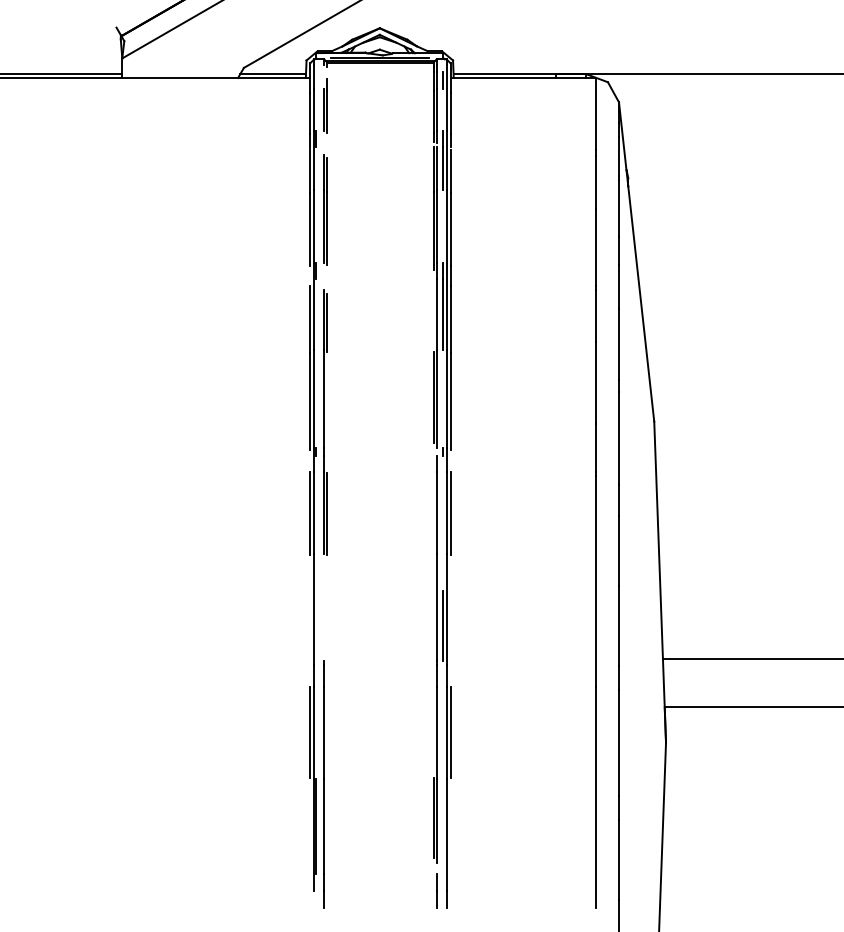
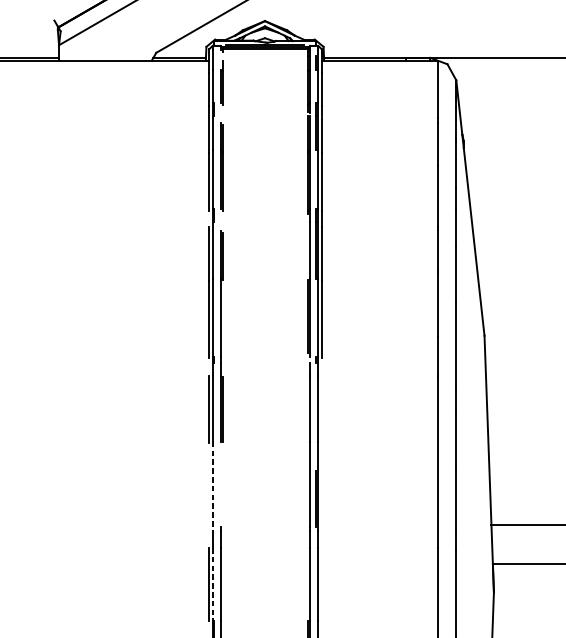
line: (450, 513) -> (321, 409), removed
line: (314, 609) -> (212, 485), solid -> dashed
line: (314, 732) -> (212, 584), solid -> dashed
line: (450, 732) -> (321, 584), removed

